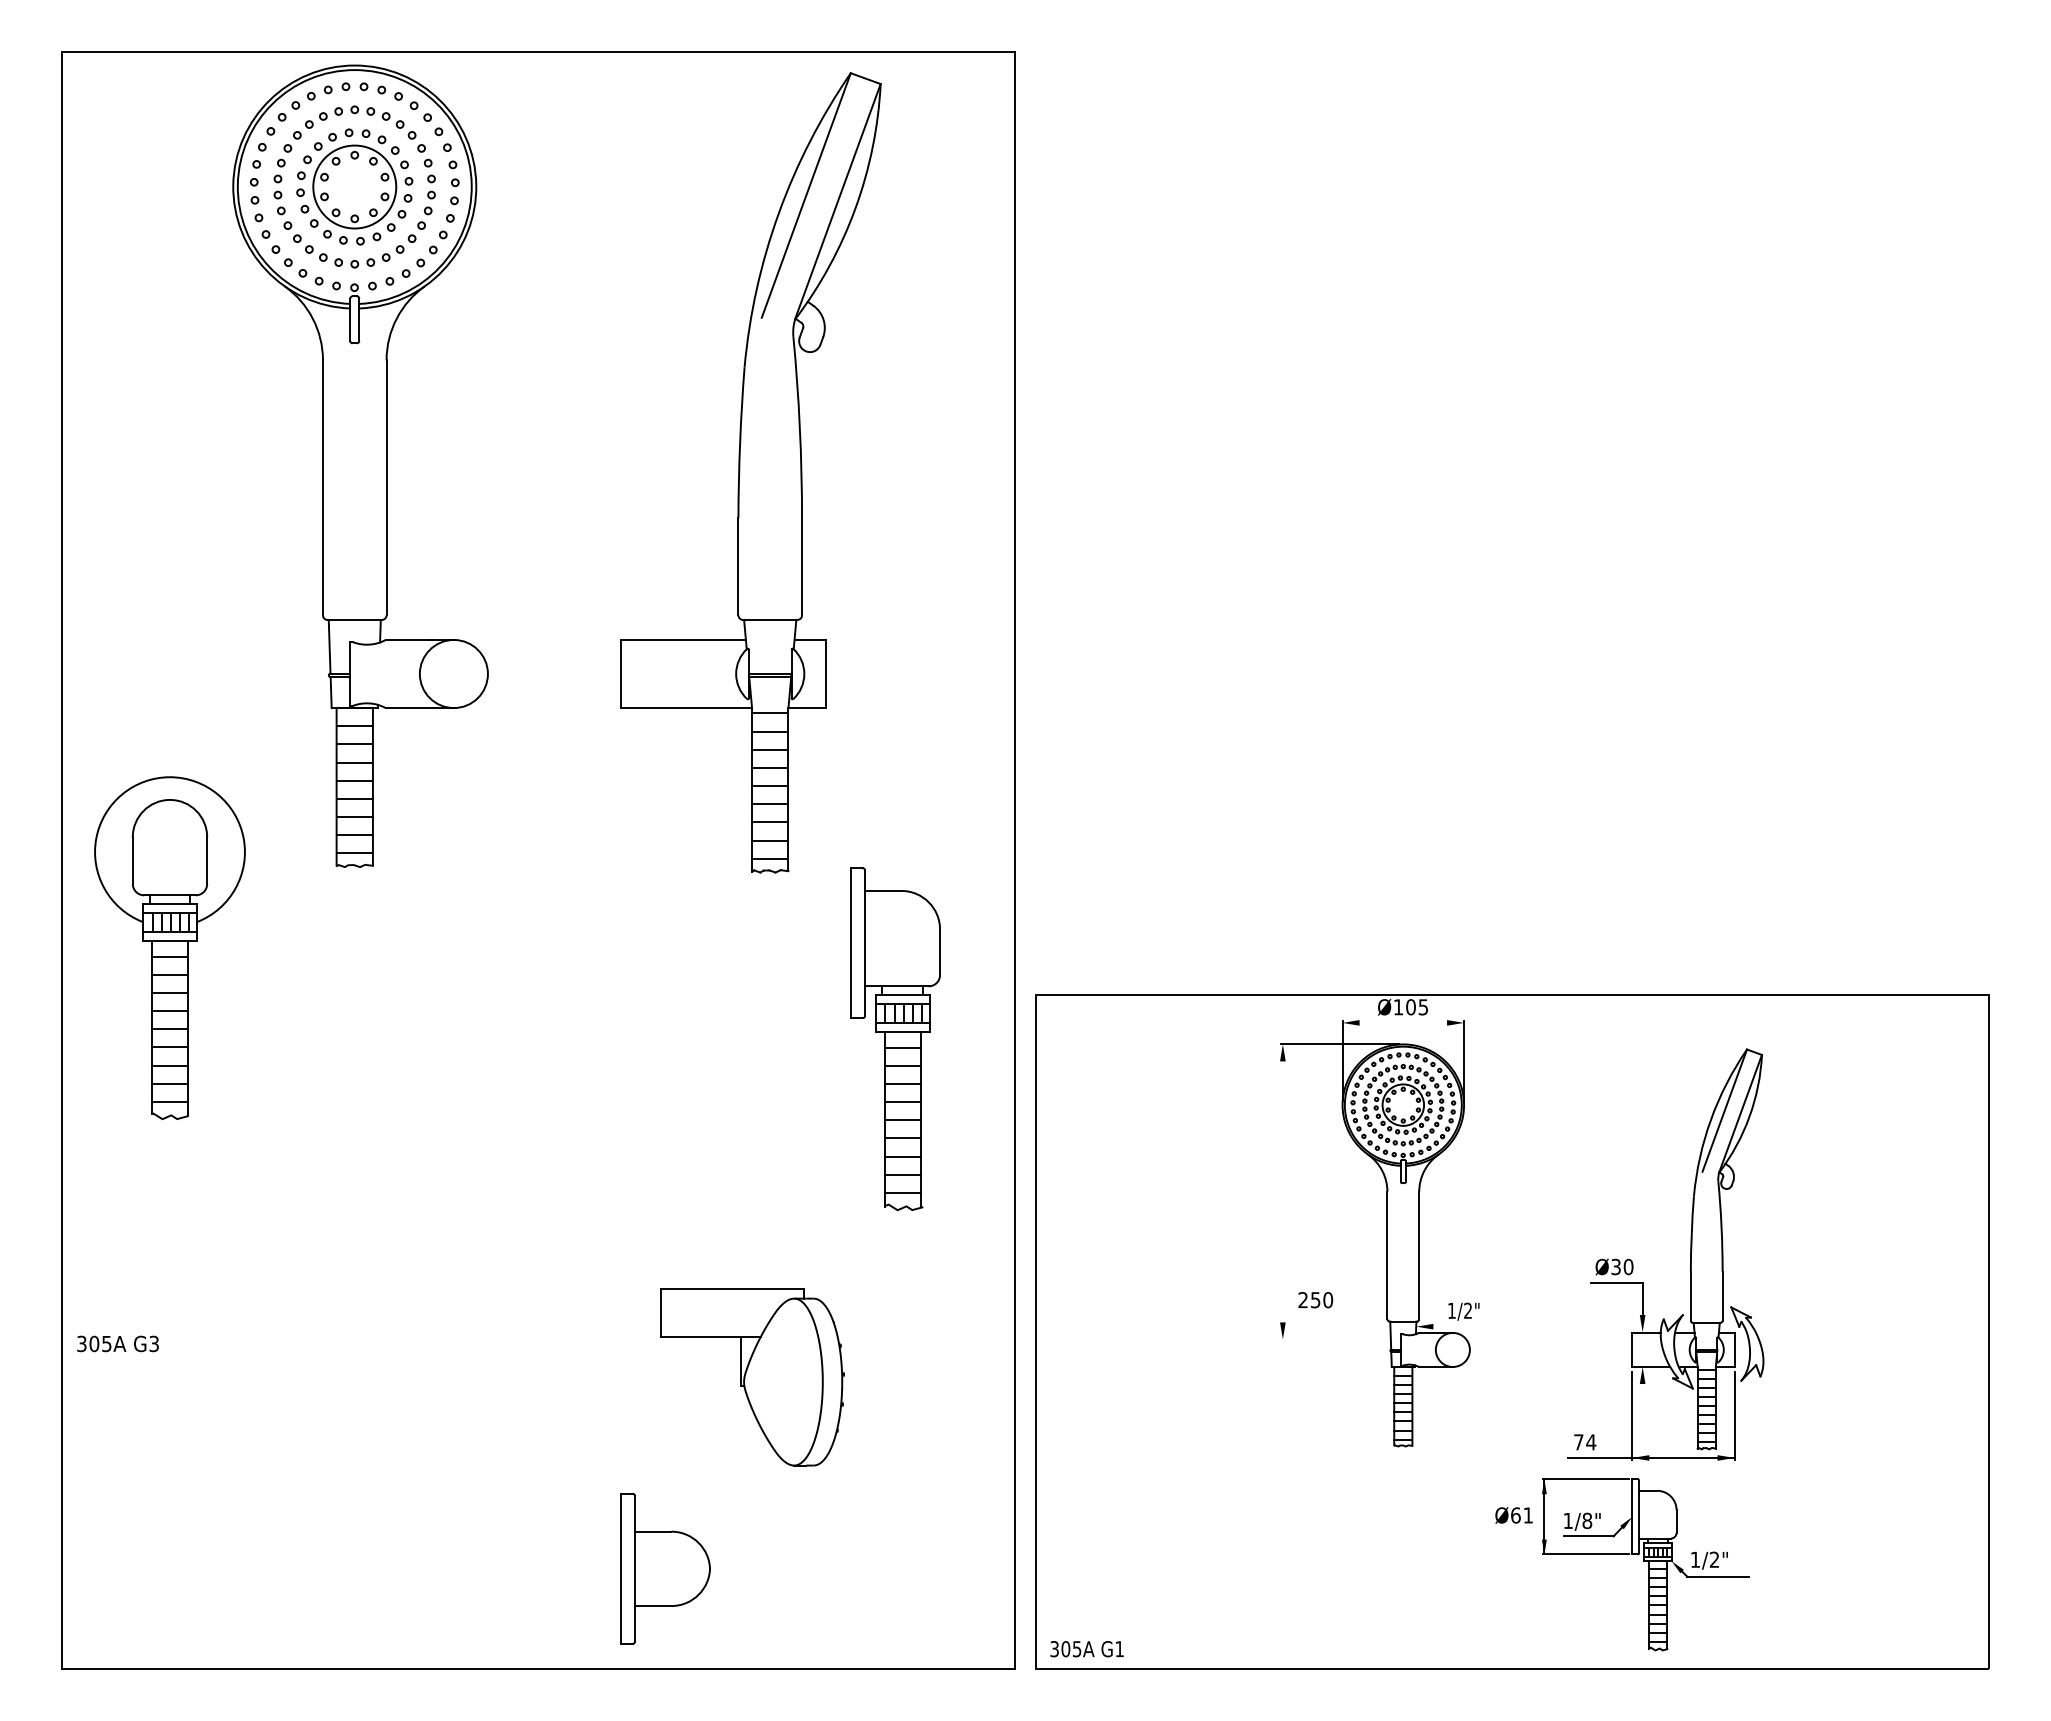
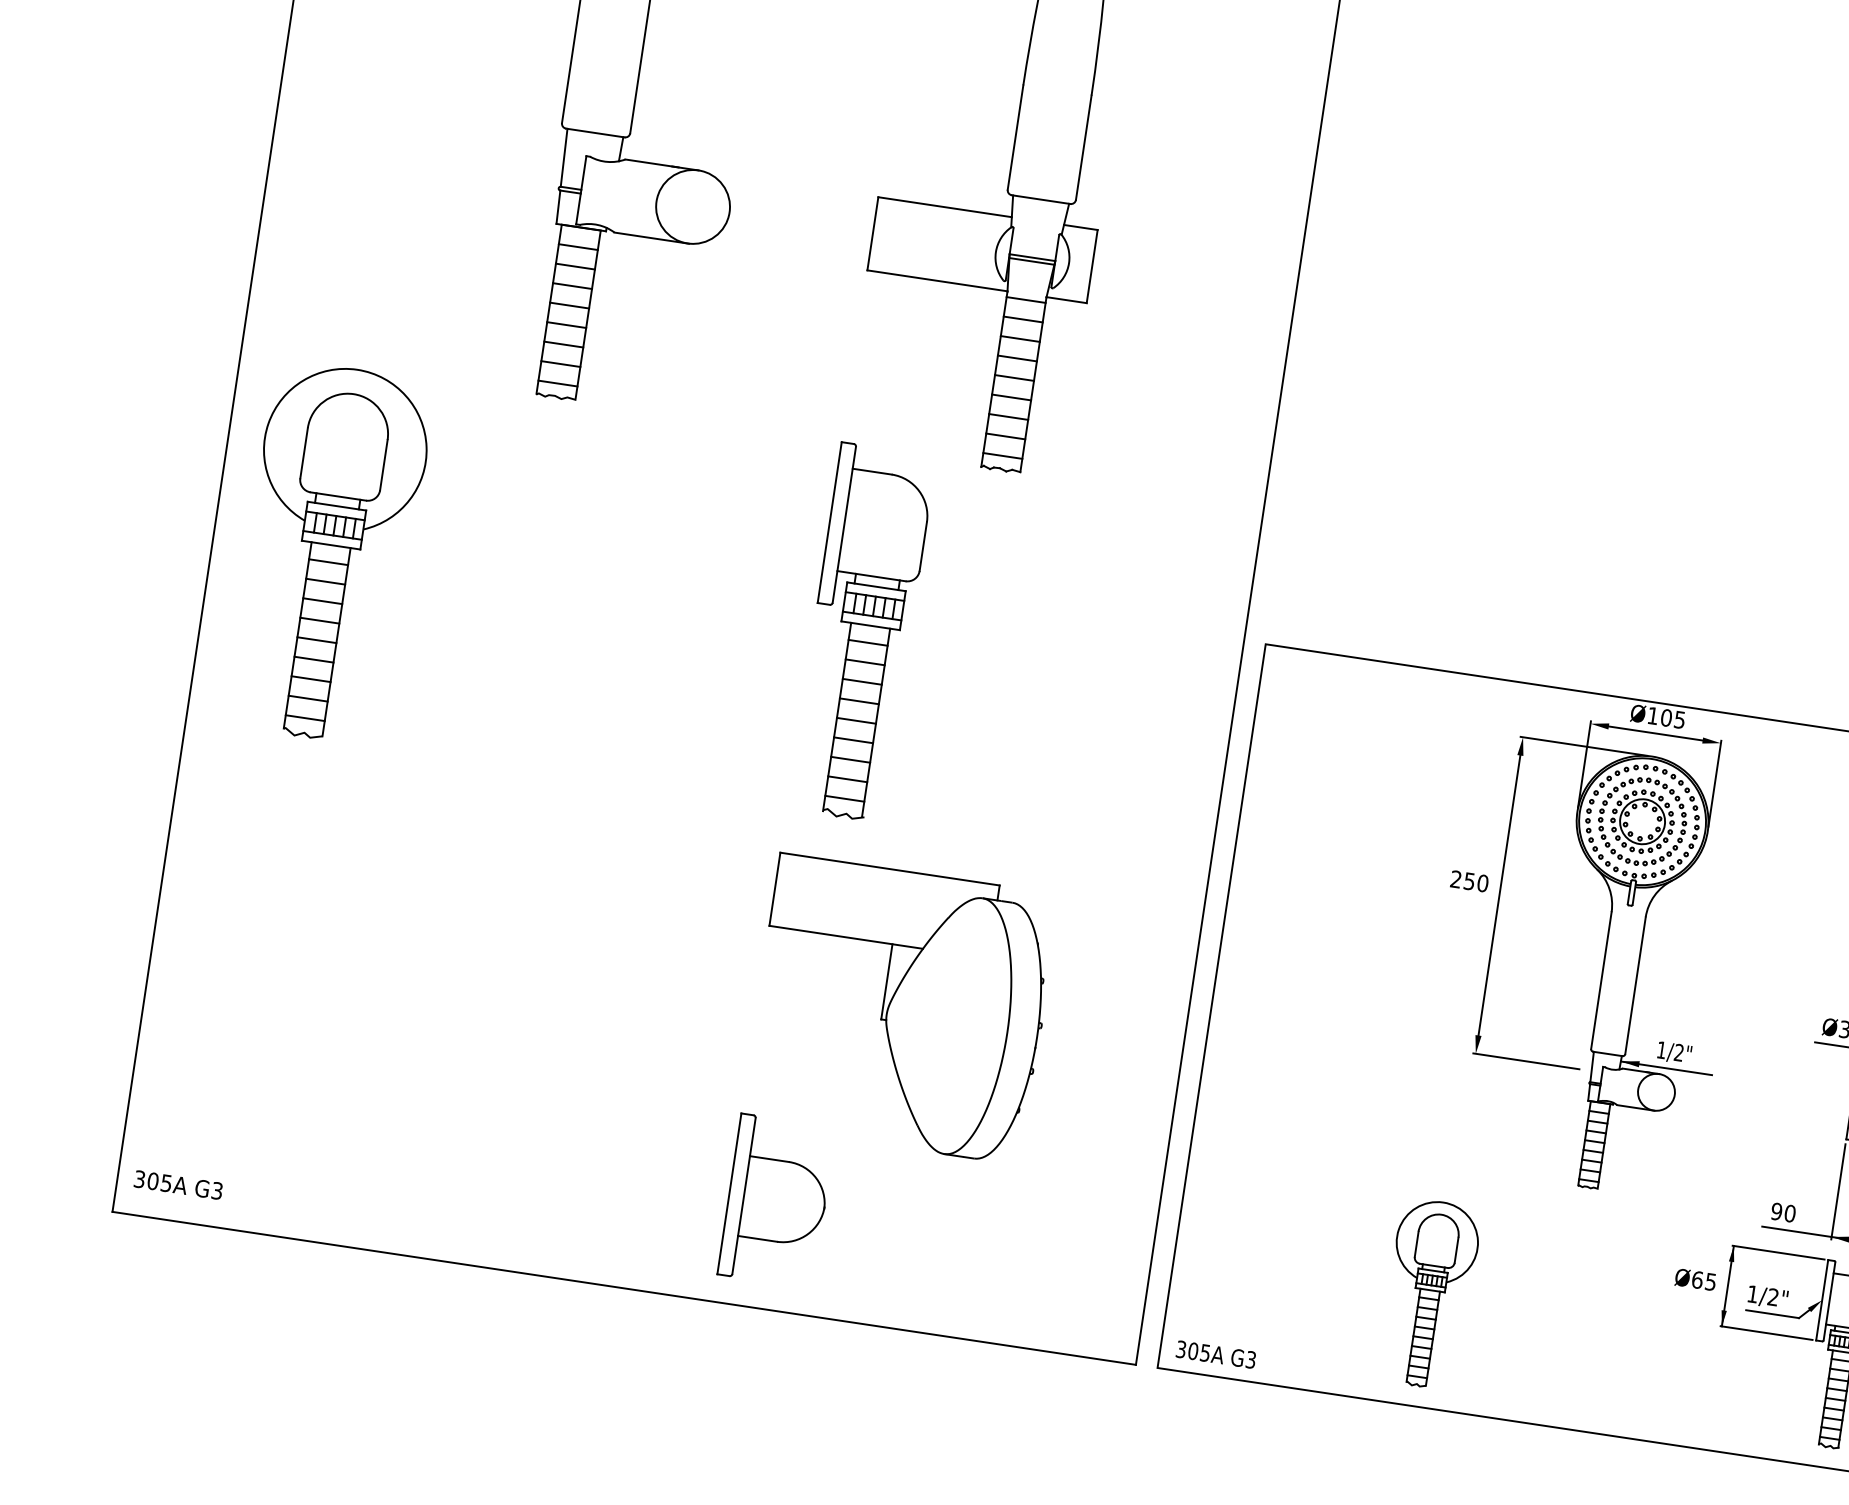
part: (169, 948) -> (329, 553), moved
line: (1403, 1022) -> (1656, 733), added
part: (895, 1039) -> (861, 633), moved
line: (1282, 1191) -> (1499, 895), added
text: (1315, 1300) -> (1469, 881), moved
line: (1458, 1326) -> (1666, 1068), added
line: (1329, 1339) -> (1525, 1061), added
text: (117, 1343) -> (177, 1184), moved
part: (752, 1377) -> (900, 1009), size x1.43
text: (1584, 1442) -> (1782, 1212), 74 -> 90
text: (1527, 1515) -> (1710, 1281), Ø61 -> Ø65
text: (1587, 1520) -> (1773, 1296), 1/8" -> 1/2"
part: (1273, 1564) -> (1429, 1293), added
text: (1119, 1649) -> (1250, 1360), G1 -> G3

